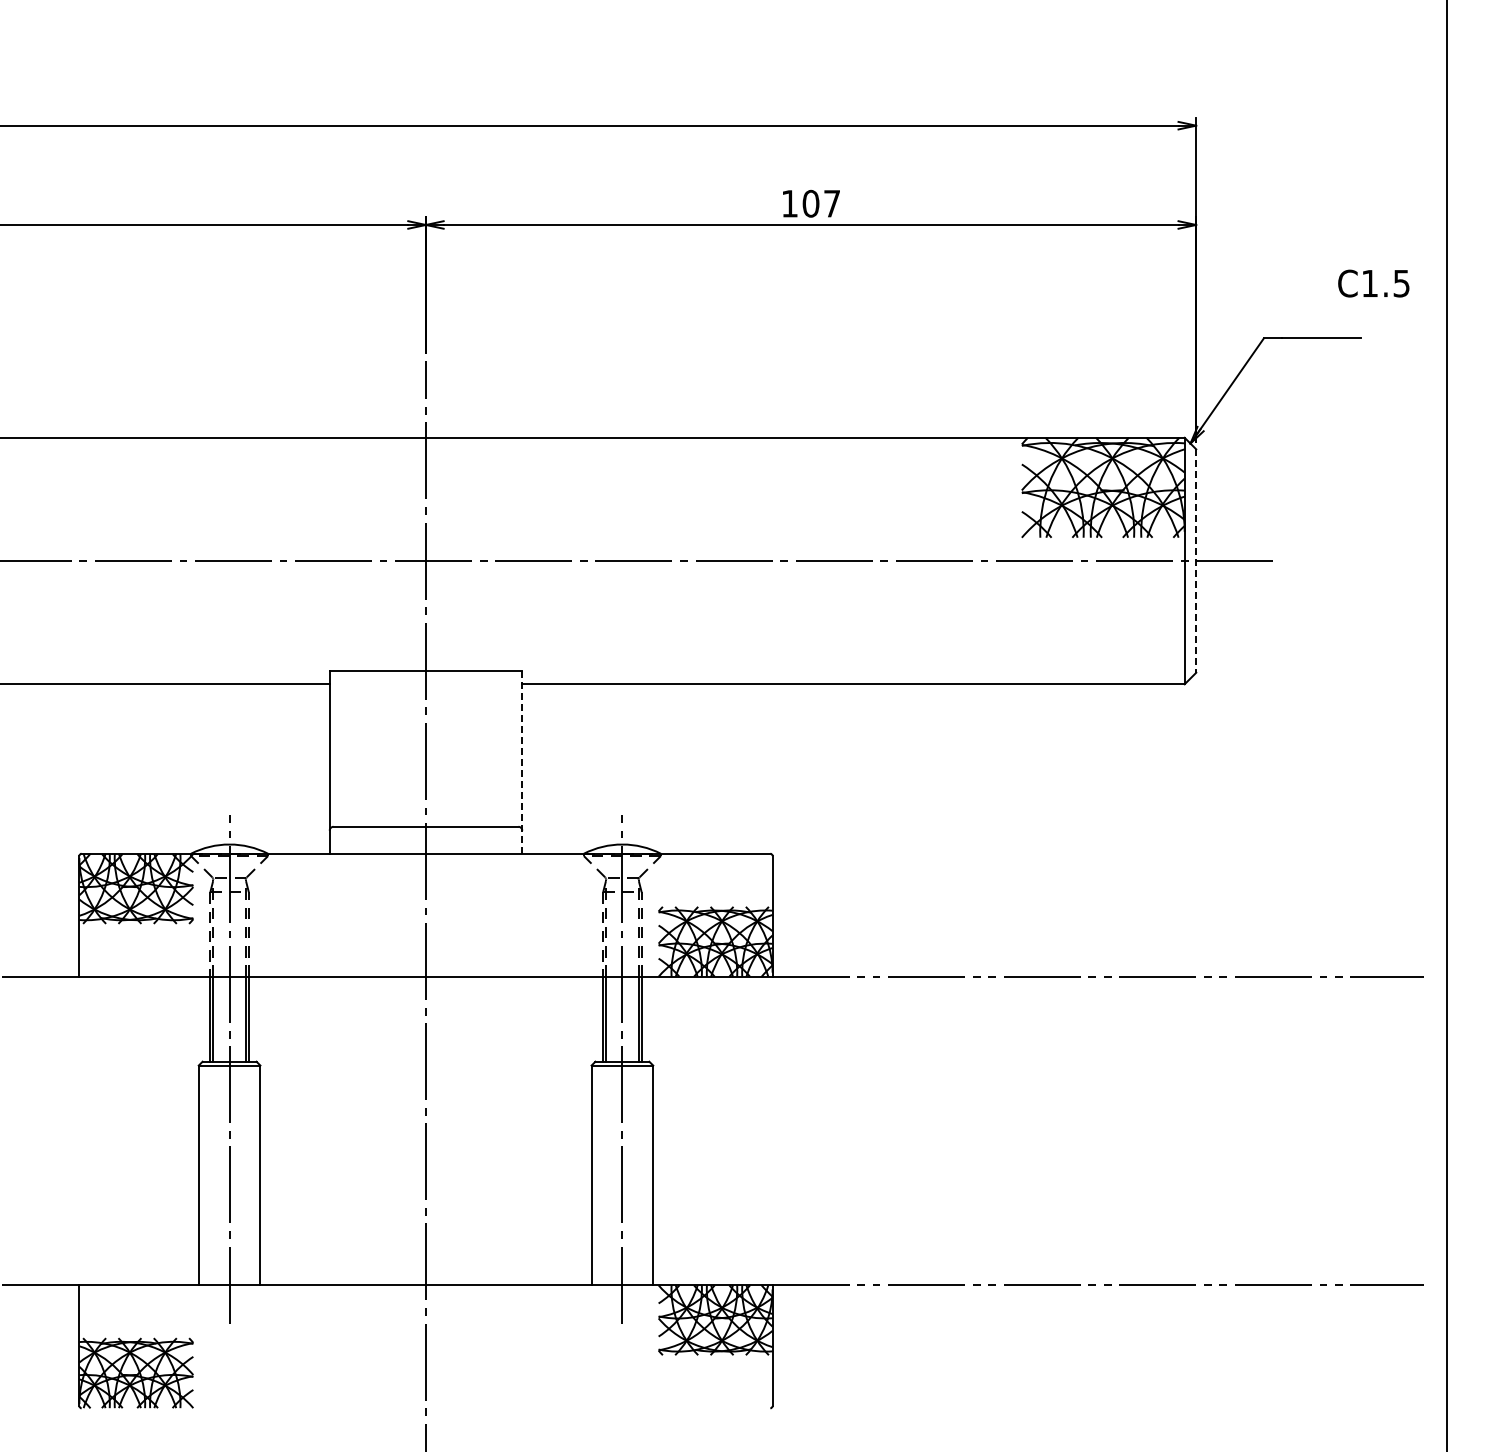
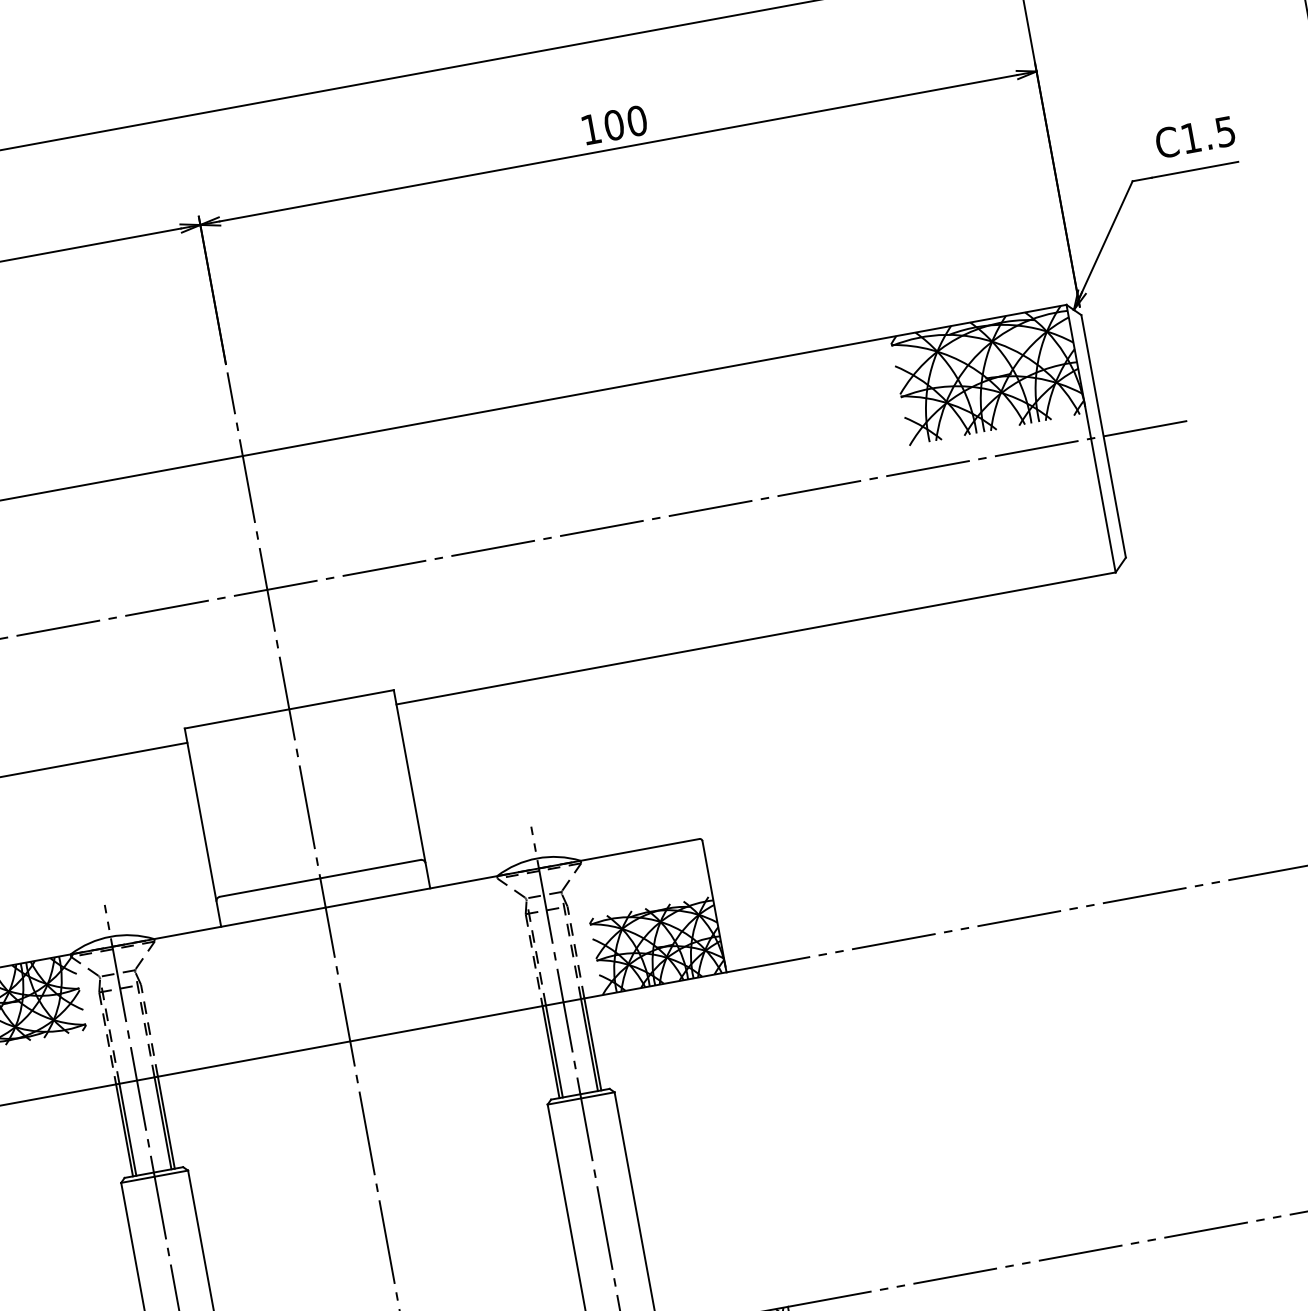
text: (831, 203) -> (636, 120), 107 -> 100
text: (1373, 283) -> (1194, 137), moved
line: (1196, 561) -> (1103, 436), dashed -> solid
line: (522, 762) -> (412, 789), dashed -> solid

